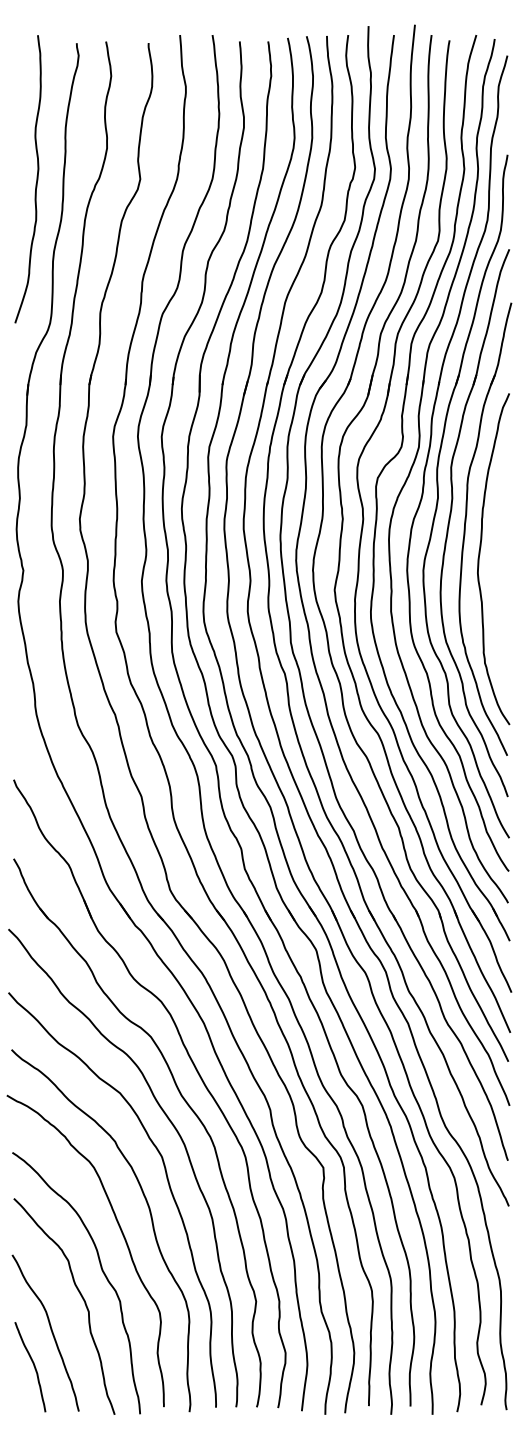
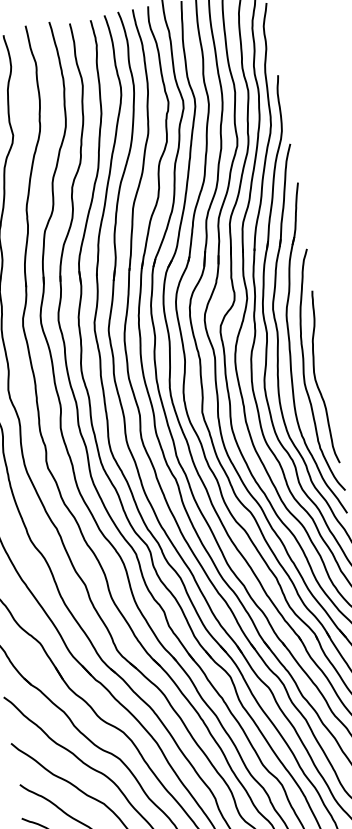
curve: (493, 568) -> (315, 378), added

